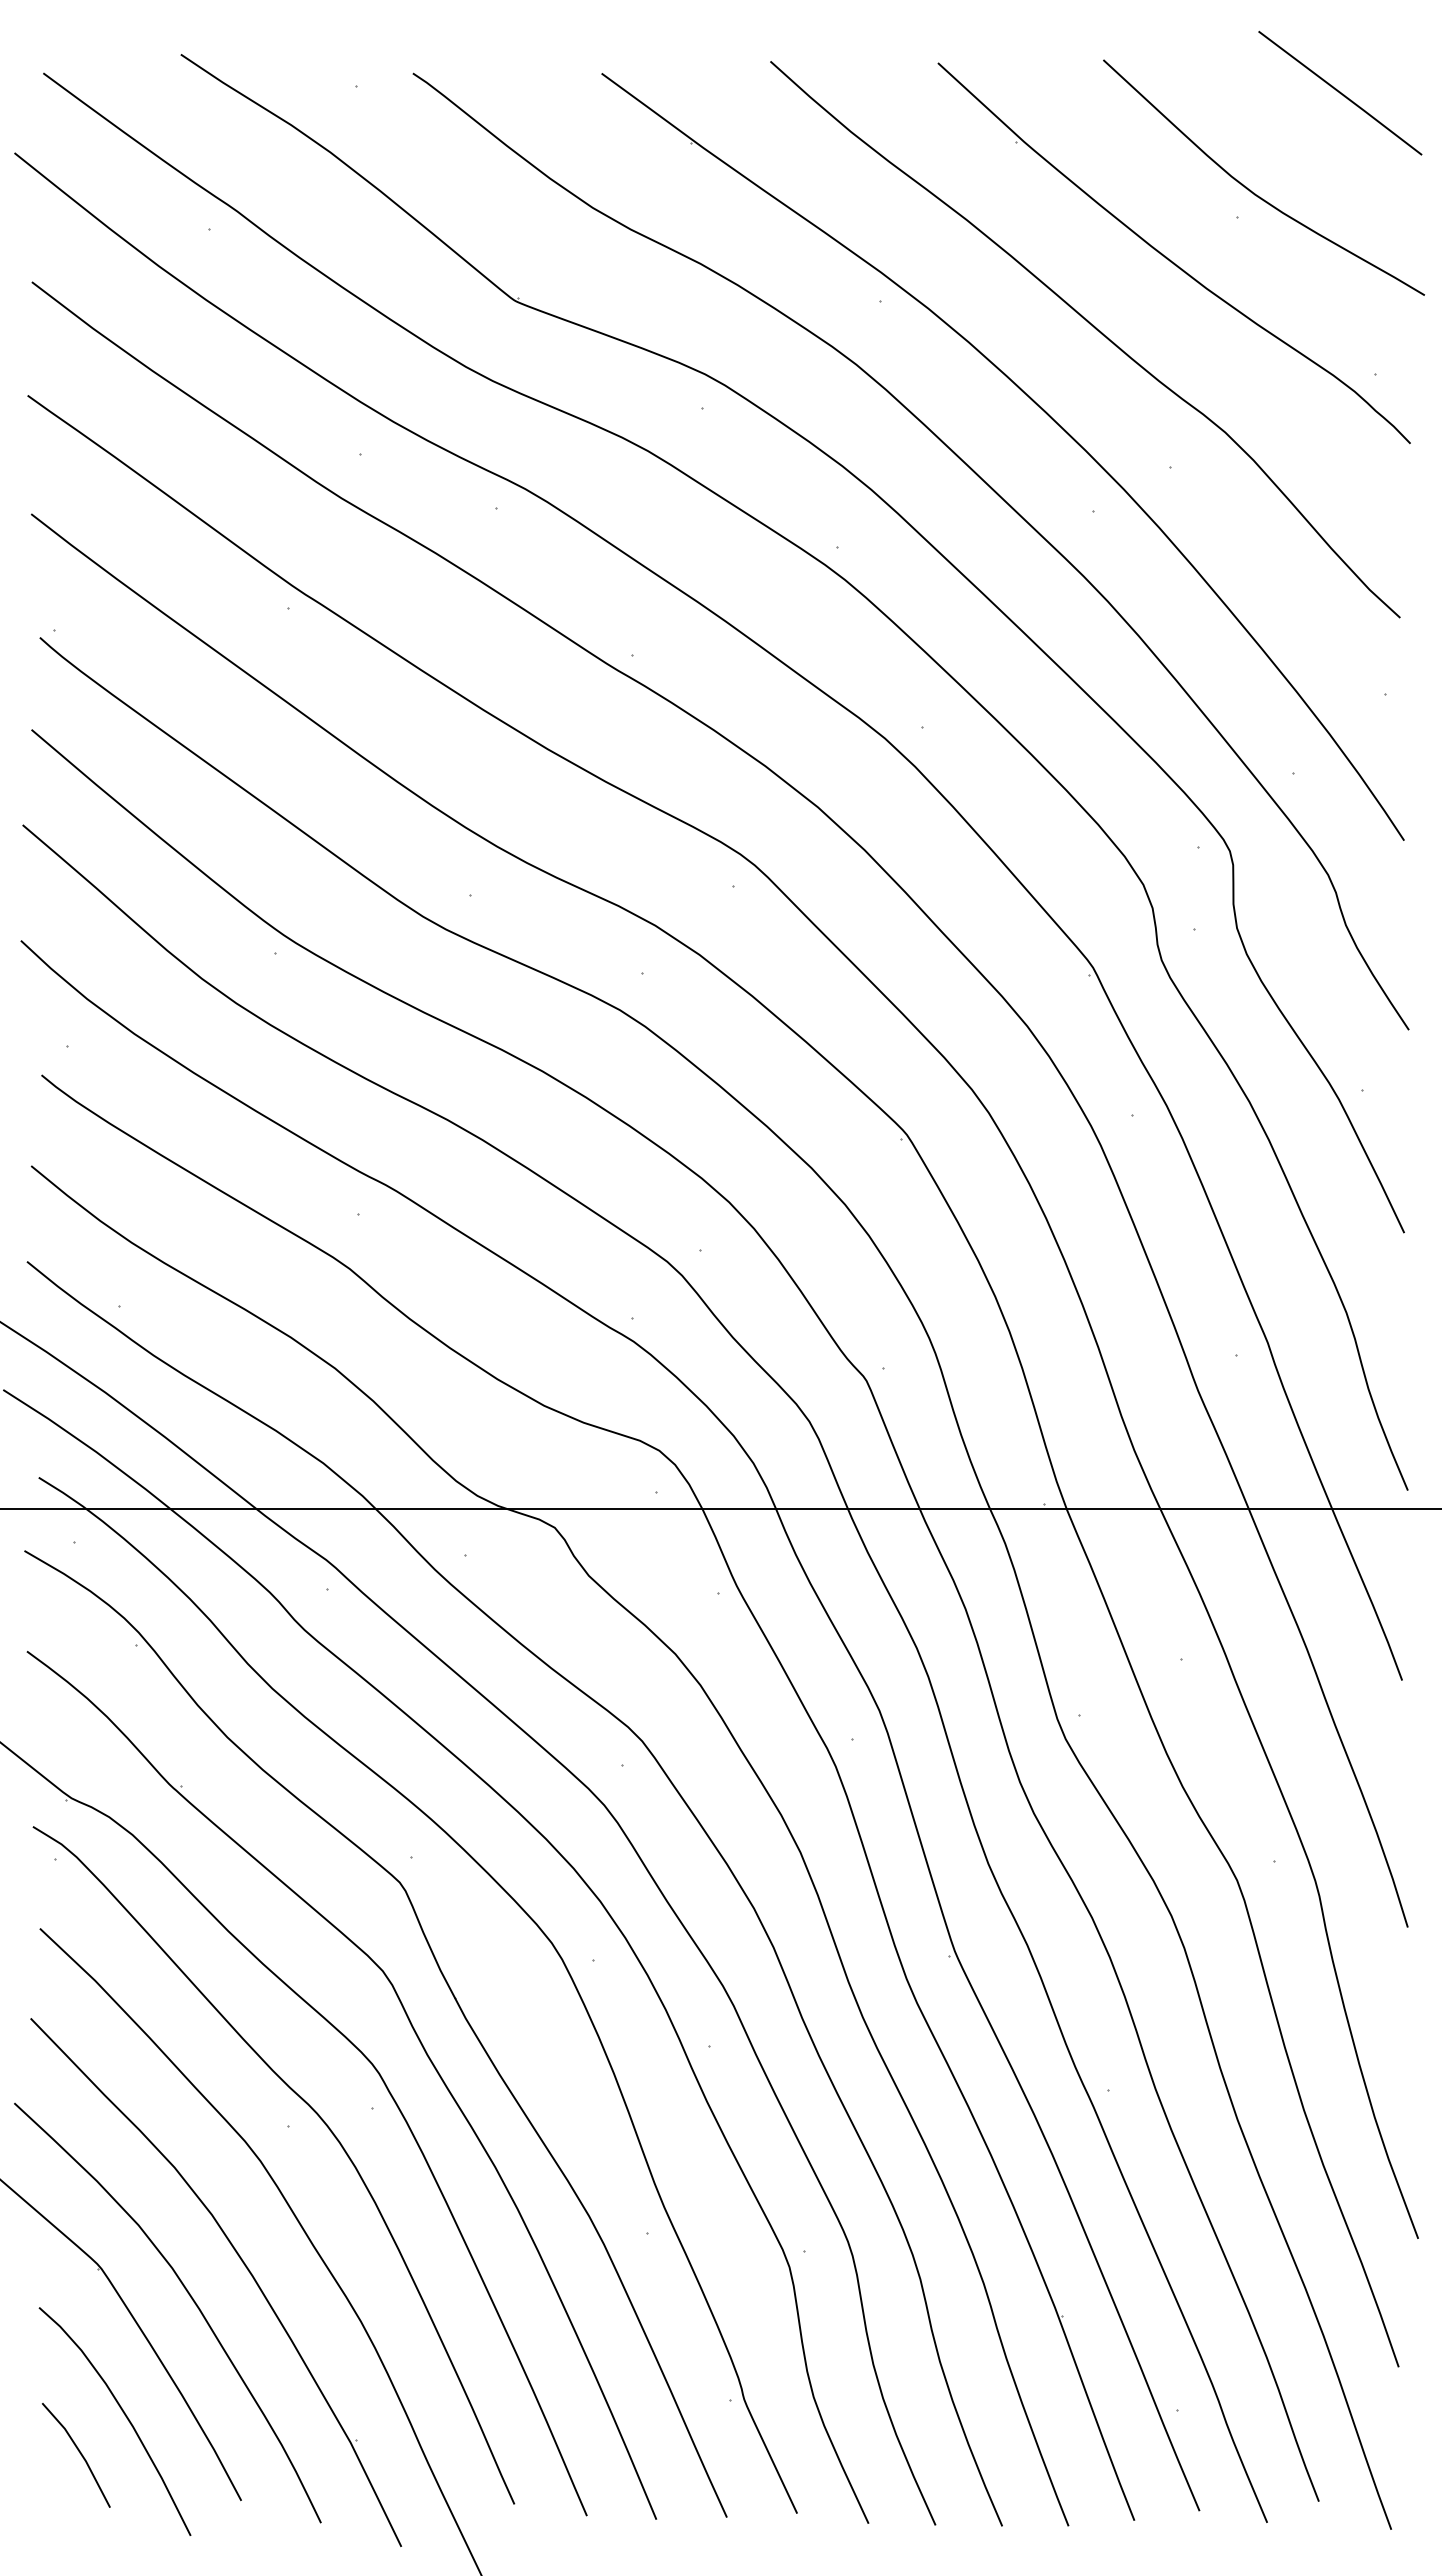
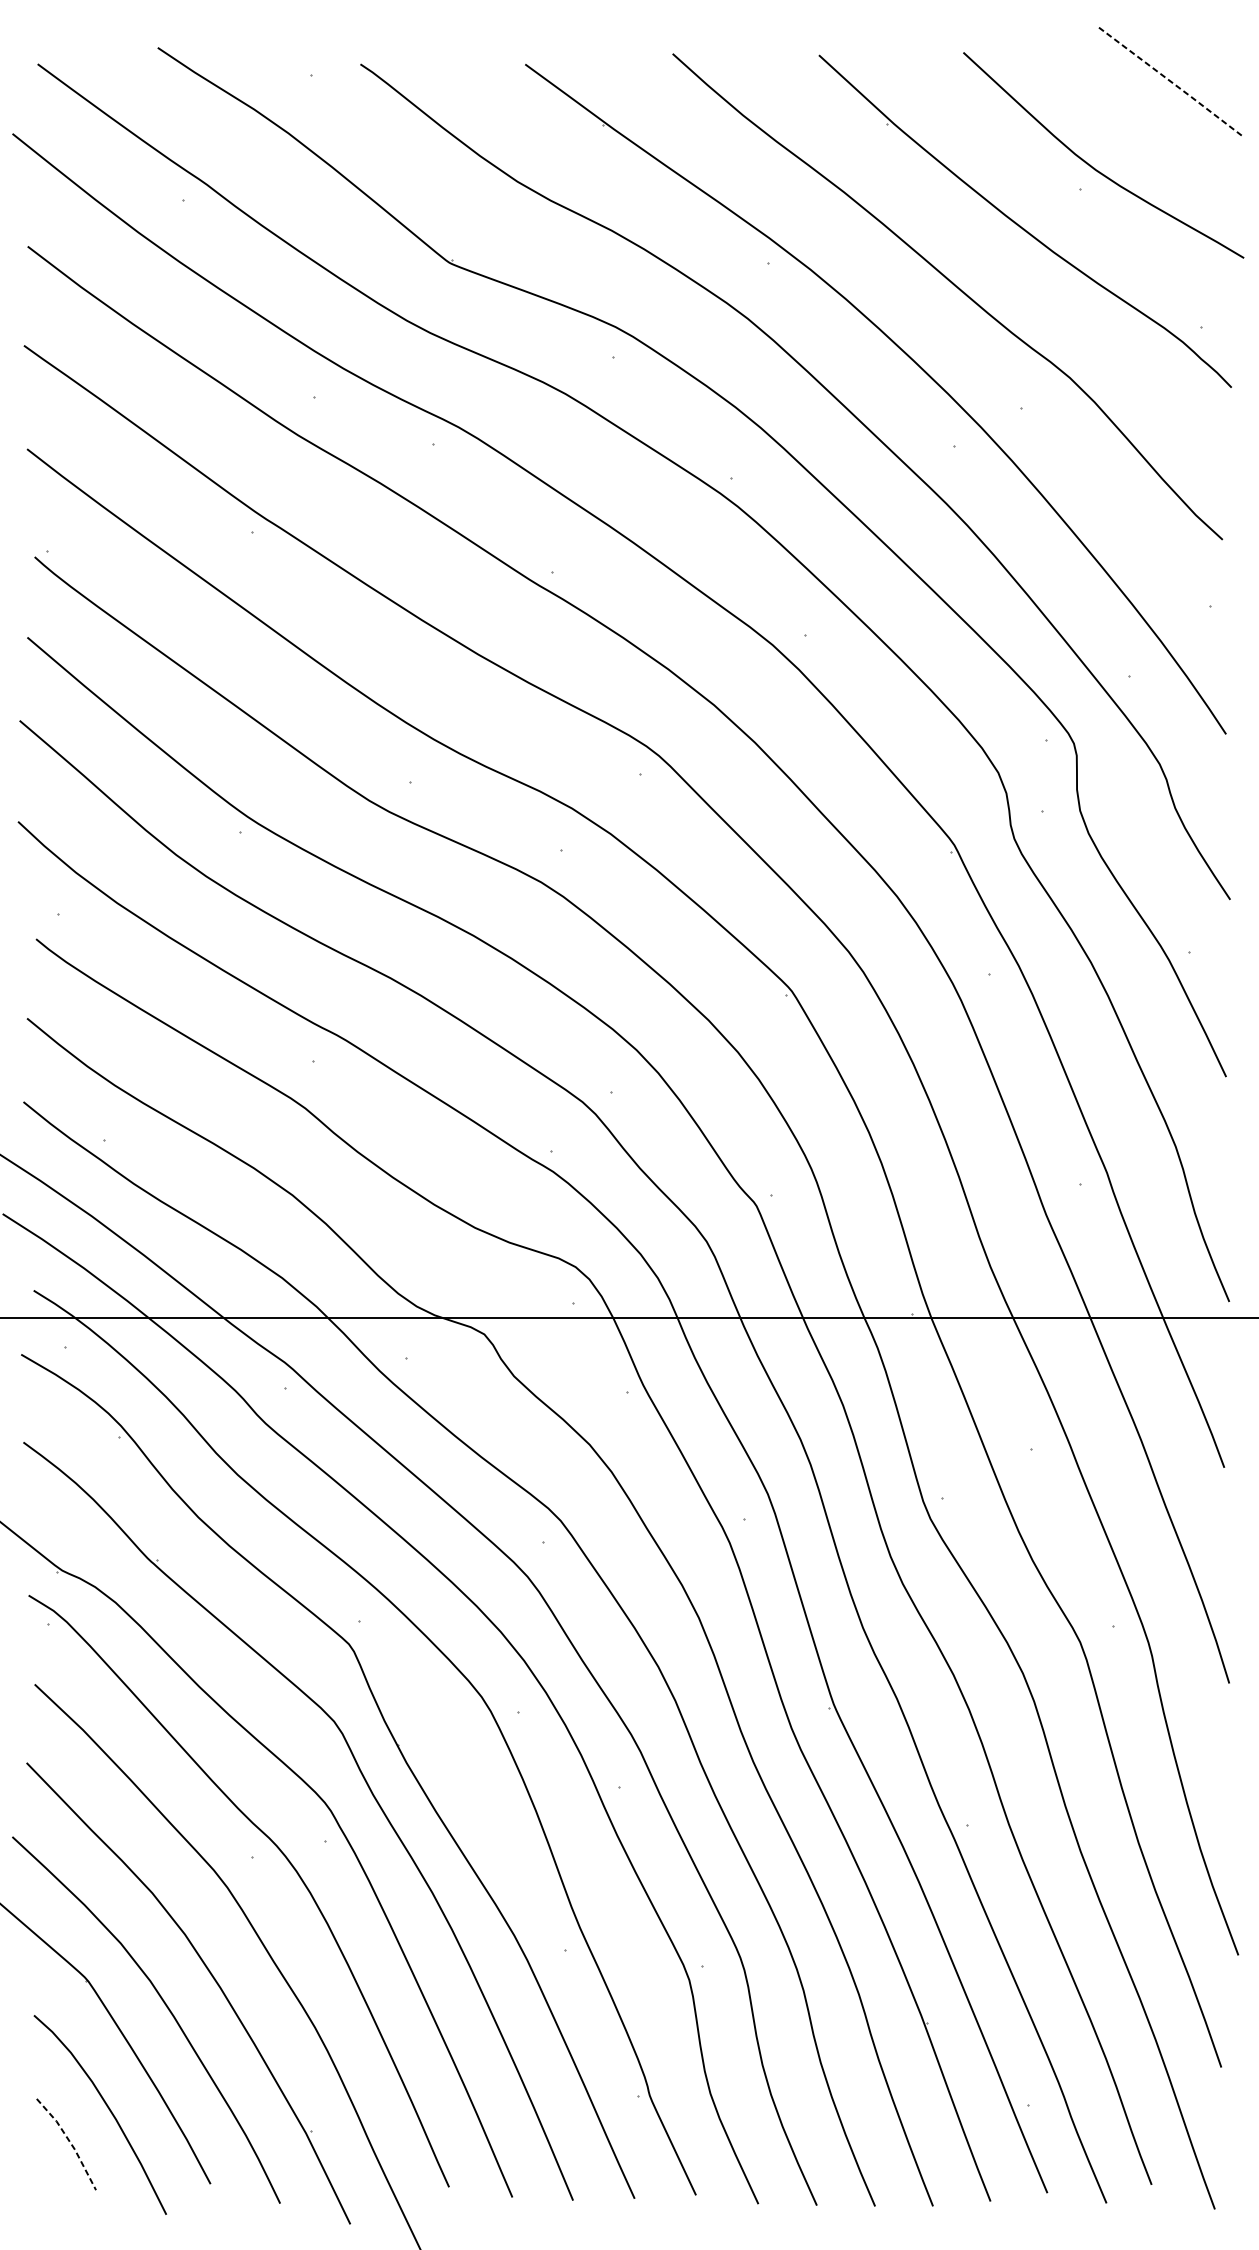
line: (1341, 93) -> (1171, 81), solid -> dashed
line: (80, 2452) -> (70, 2141), solid -> dashed

